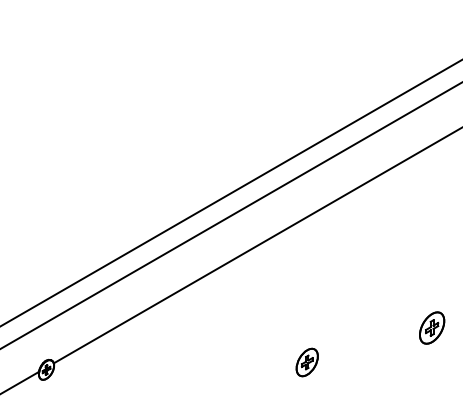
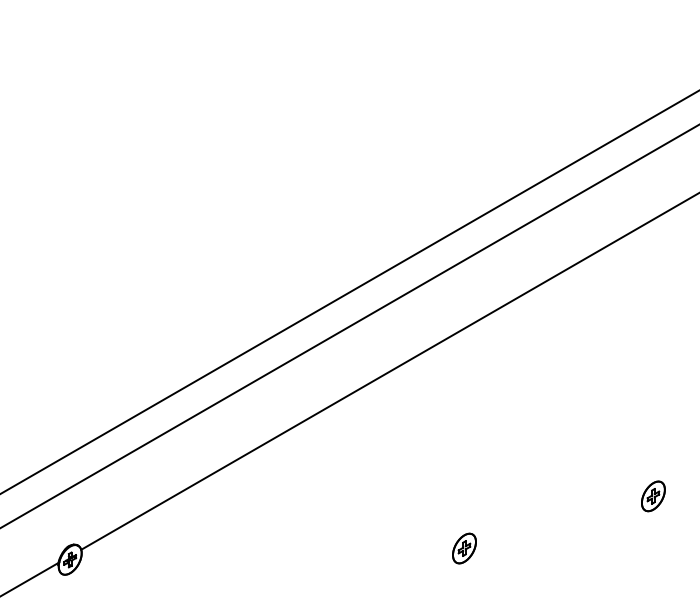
part: (431, 327) -> (652, 495), size x0.62
part: (306, 362) -> (463, 548), size x0.71

